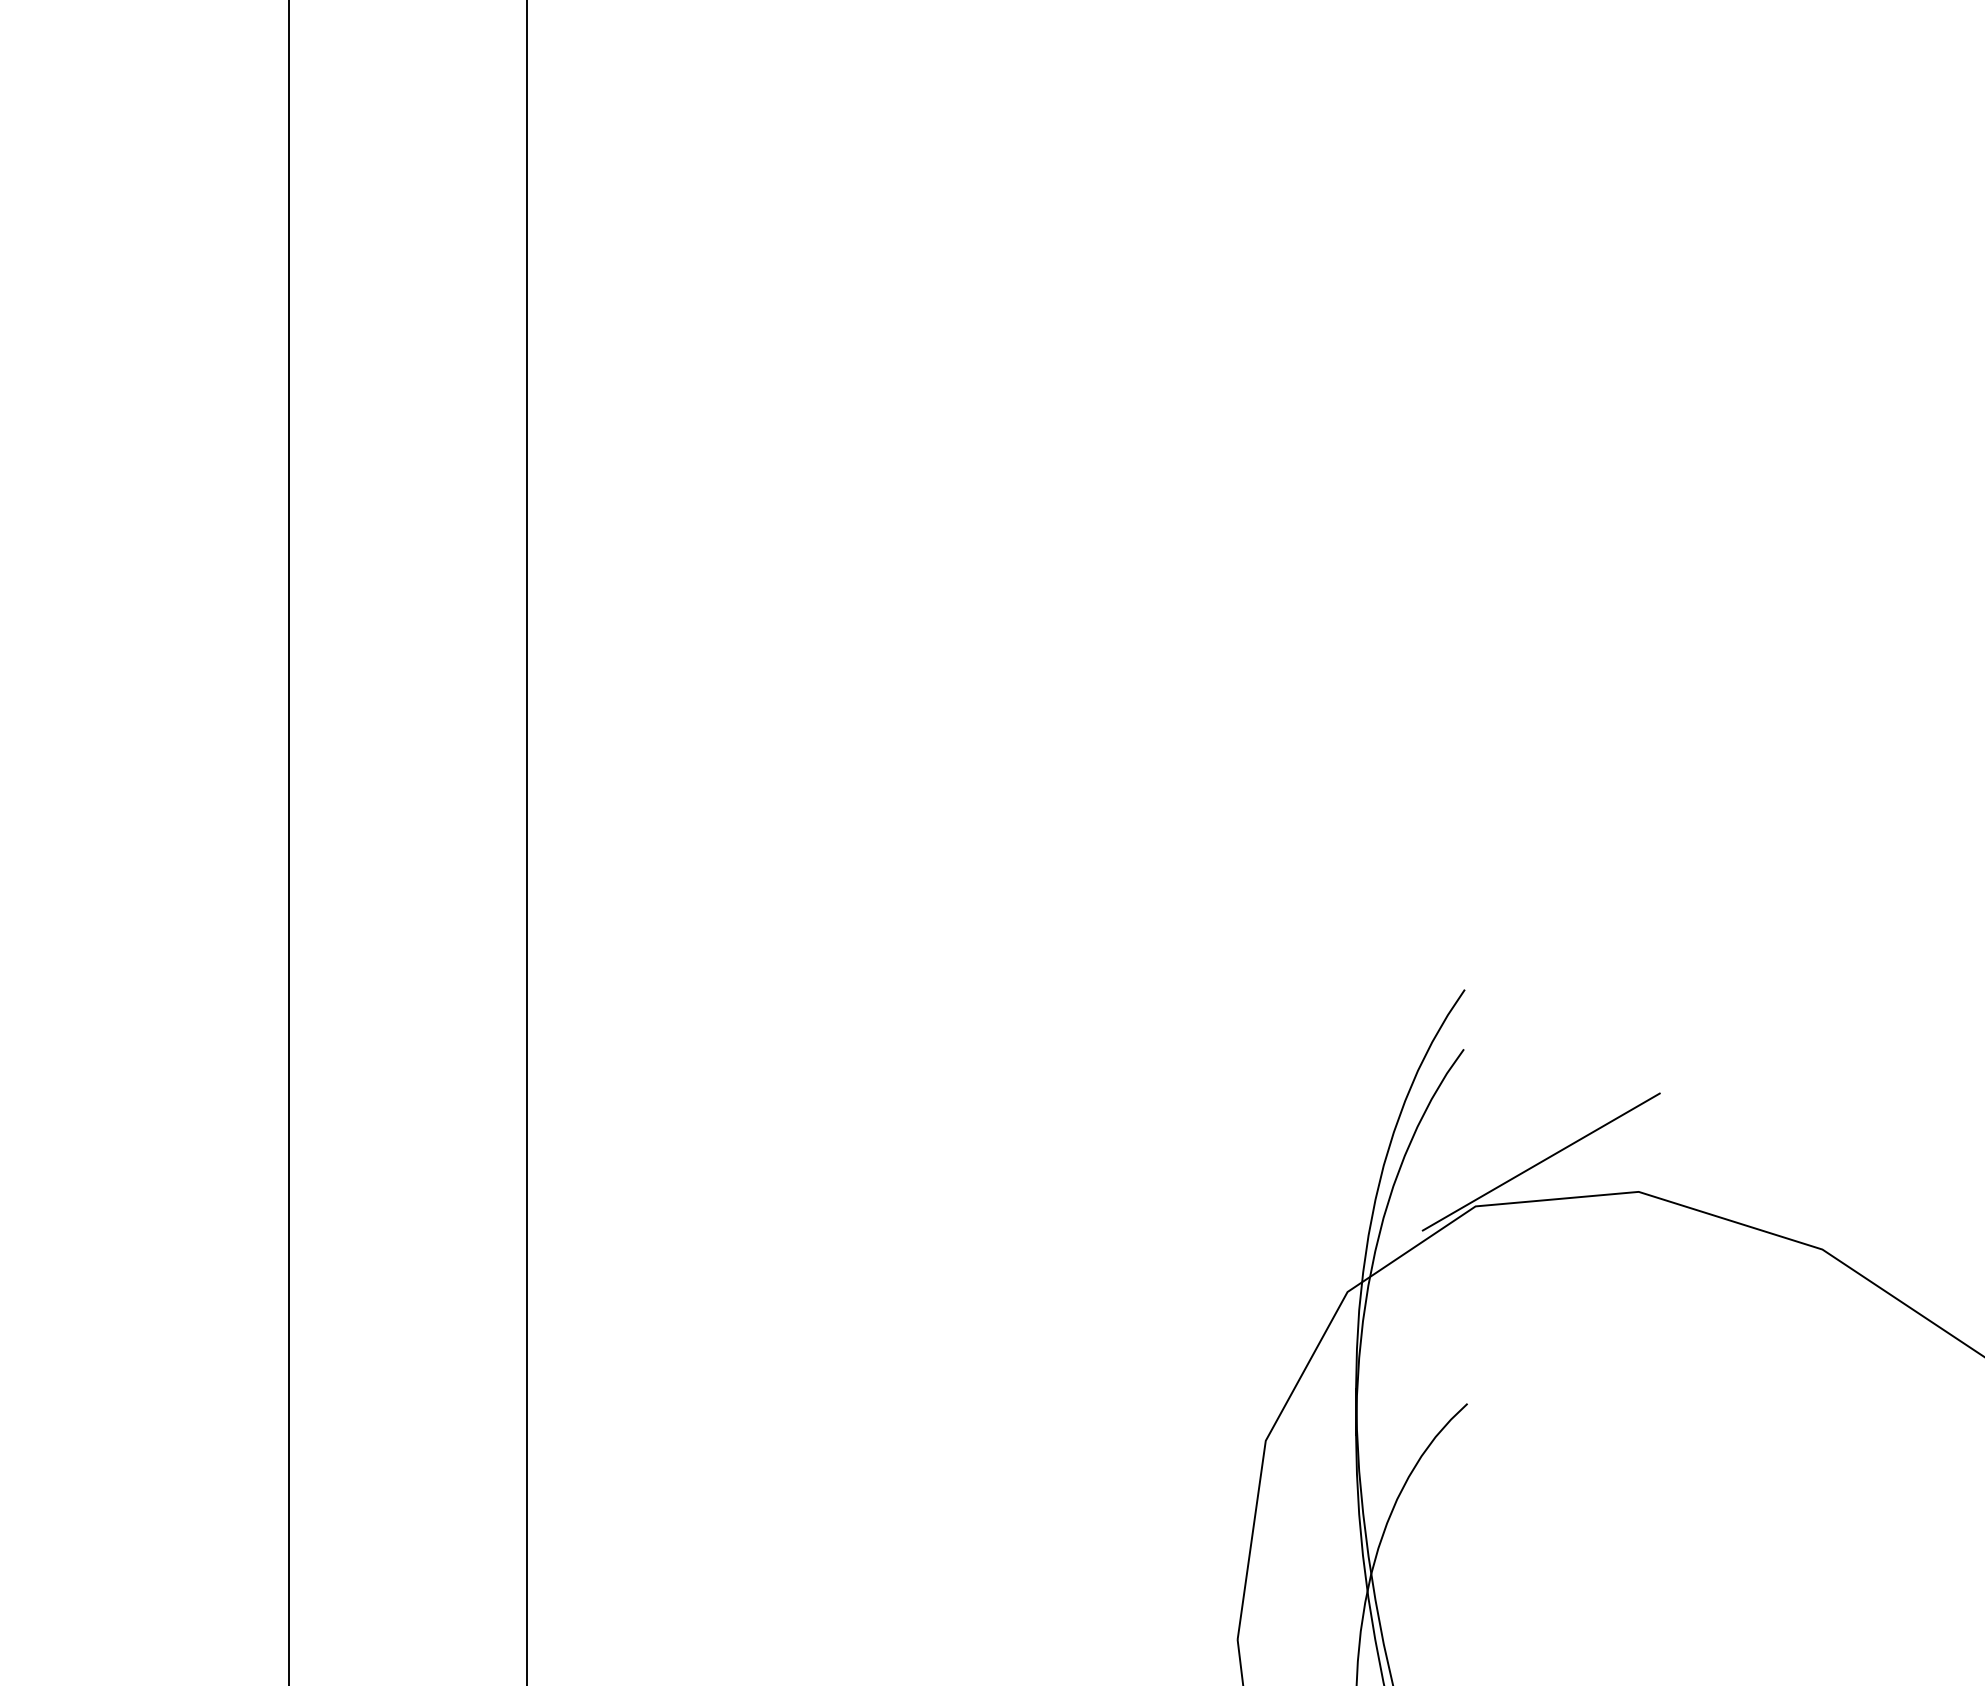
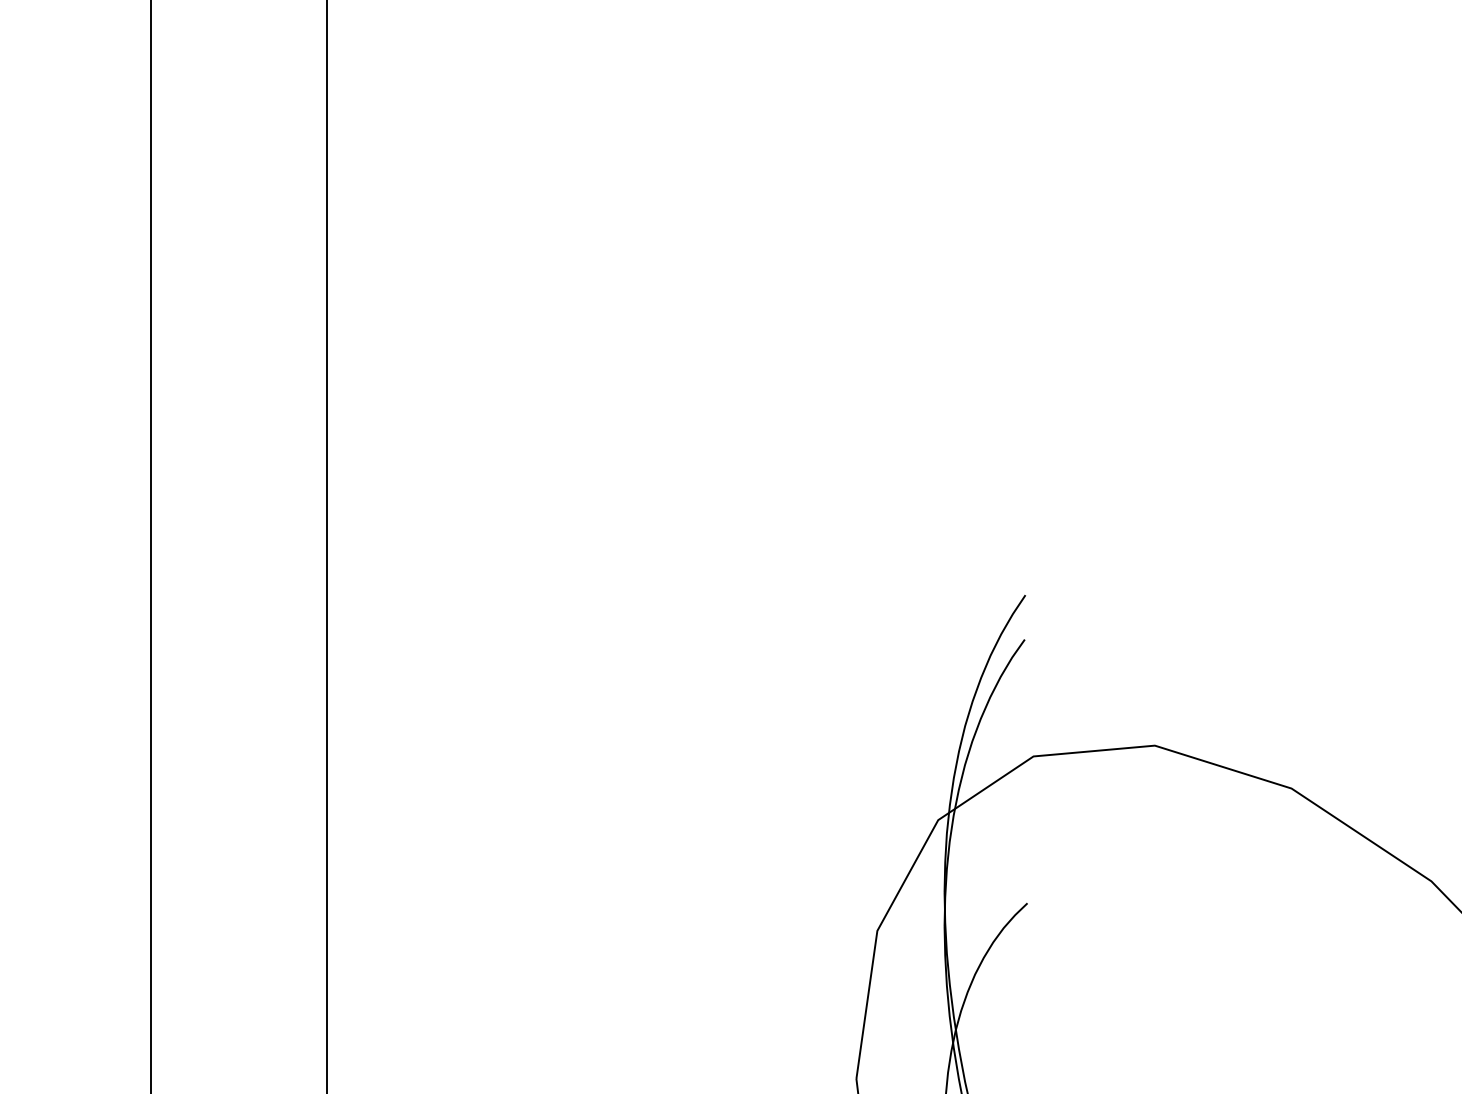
line: (1540, 1161) -> (1081, 723), removed

